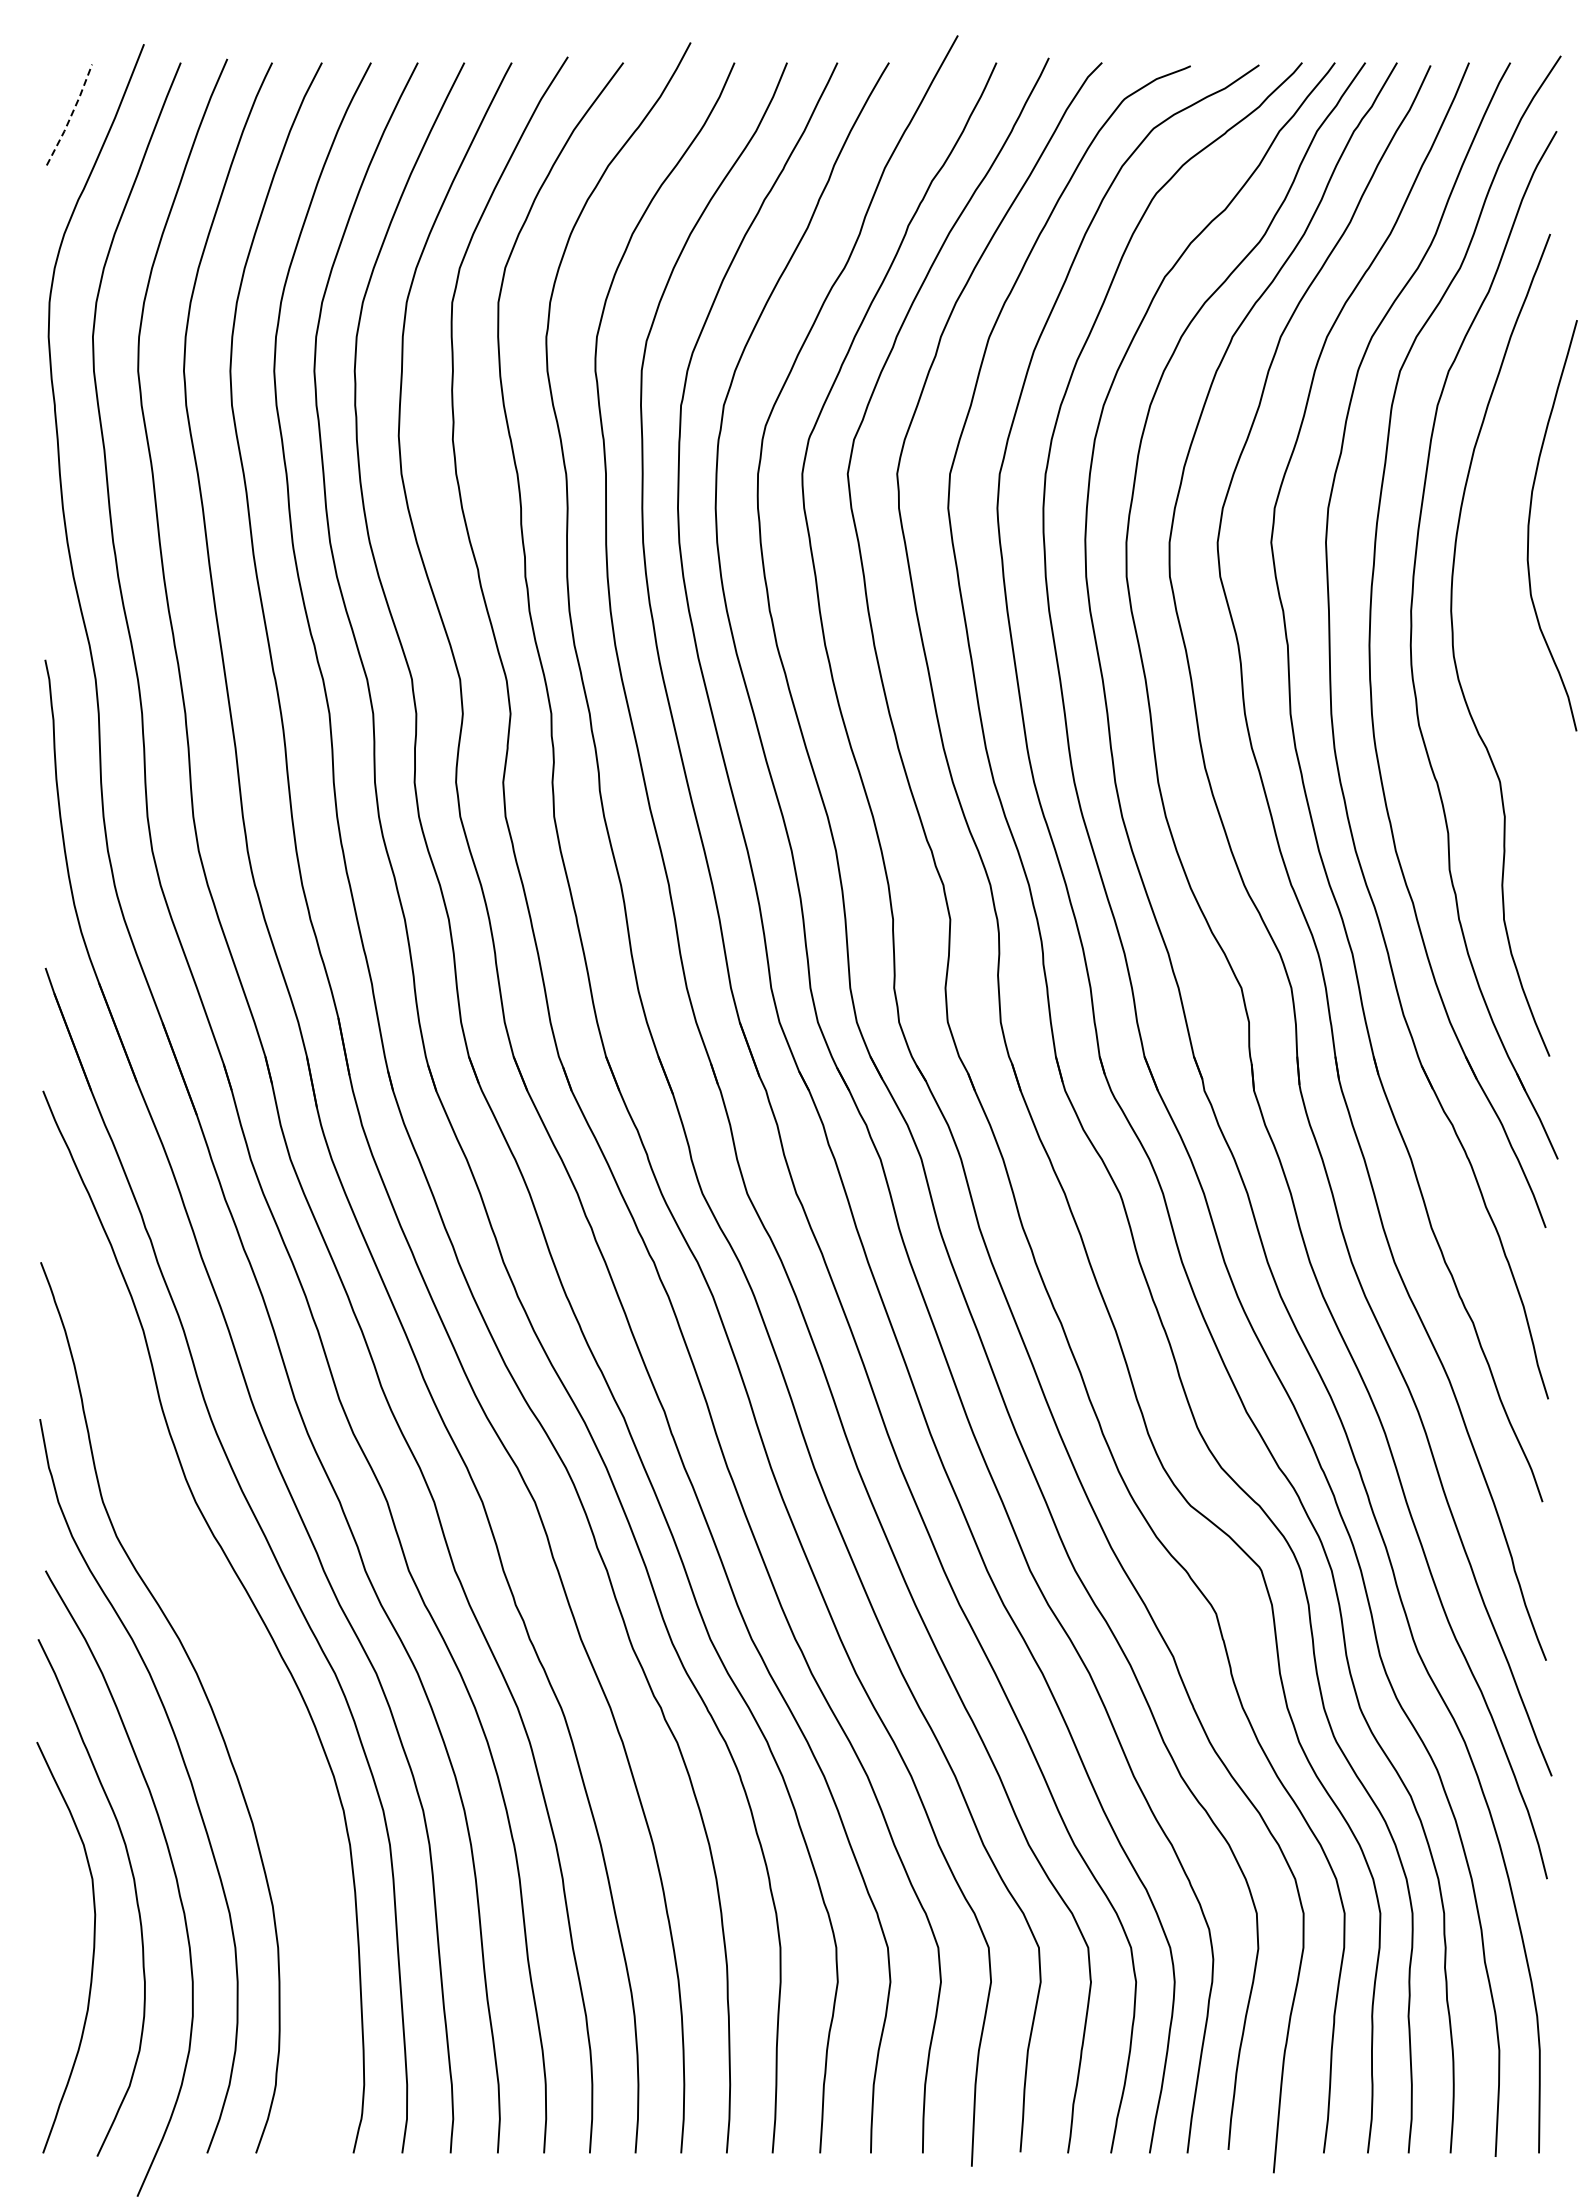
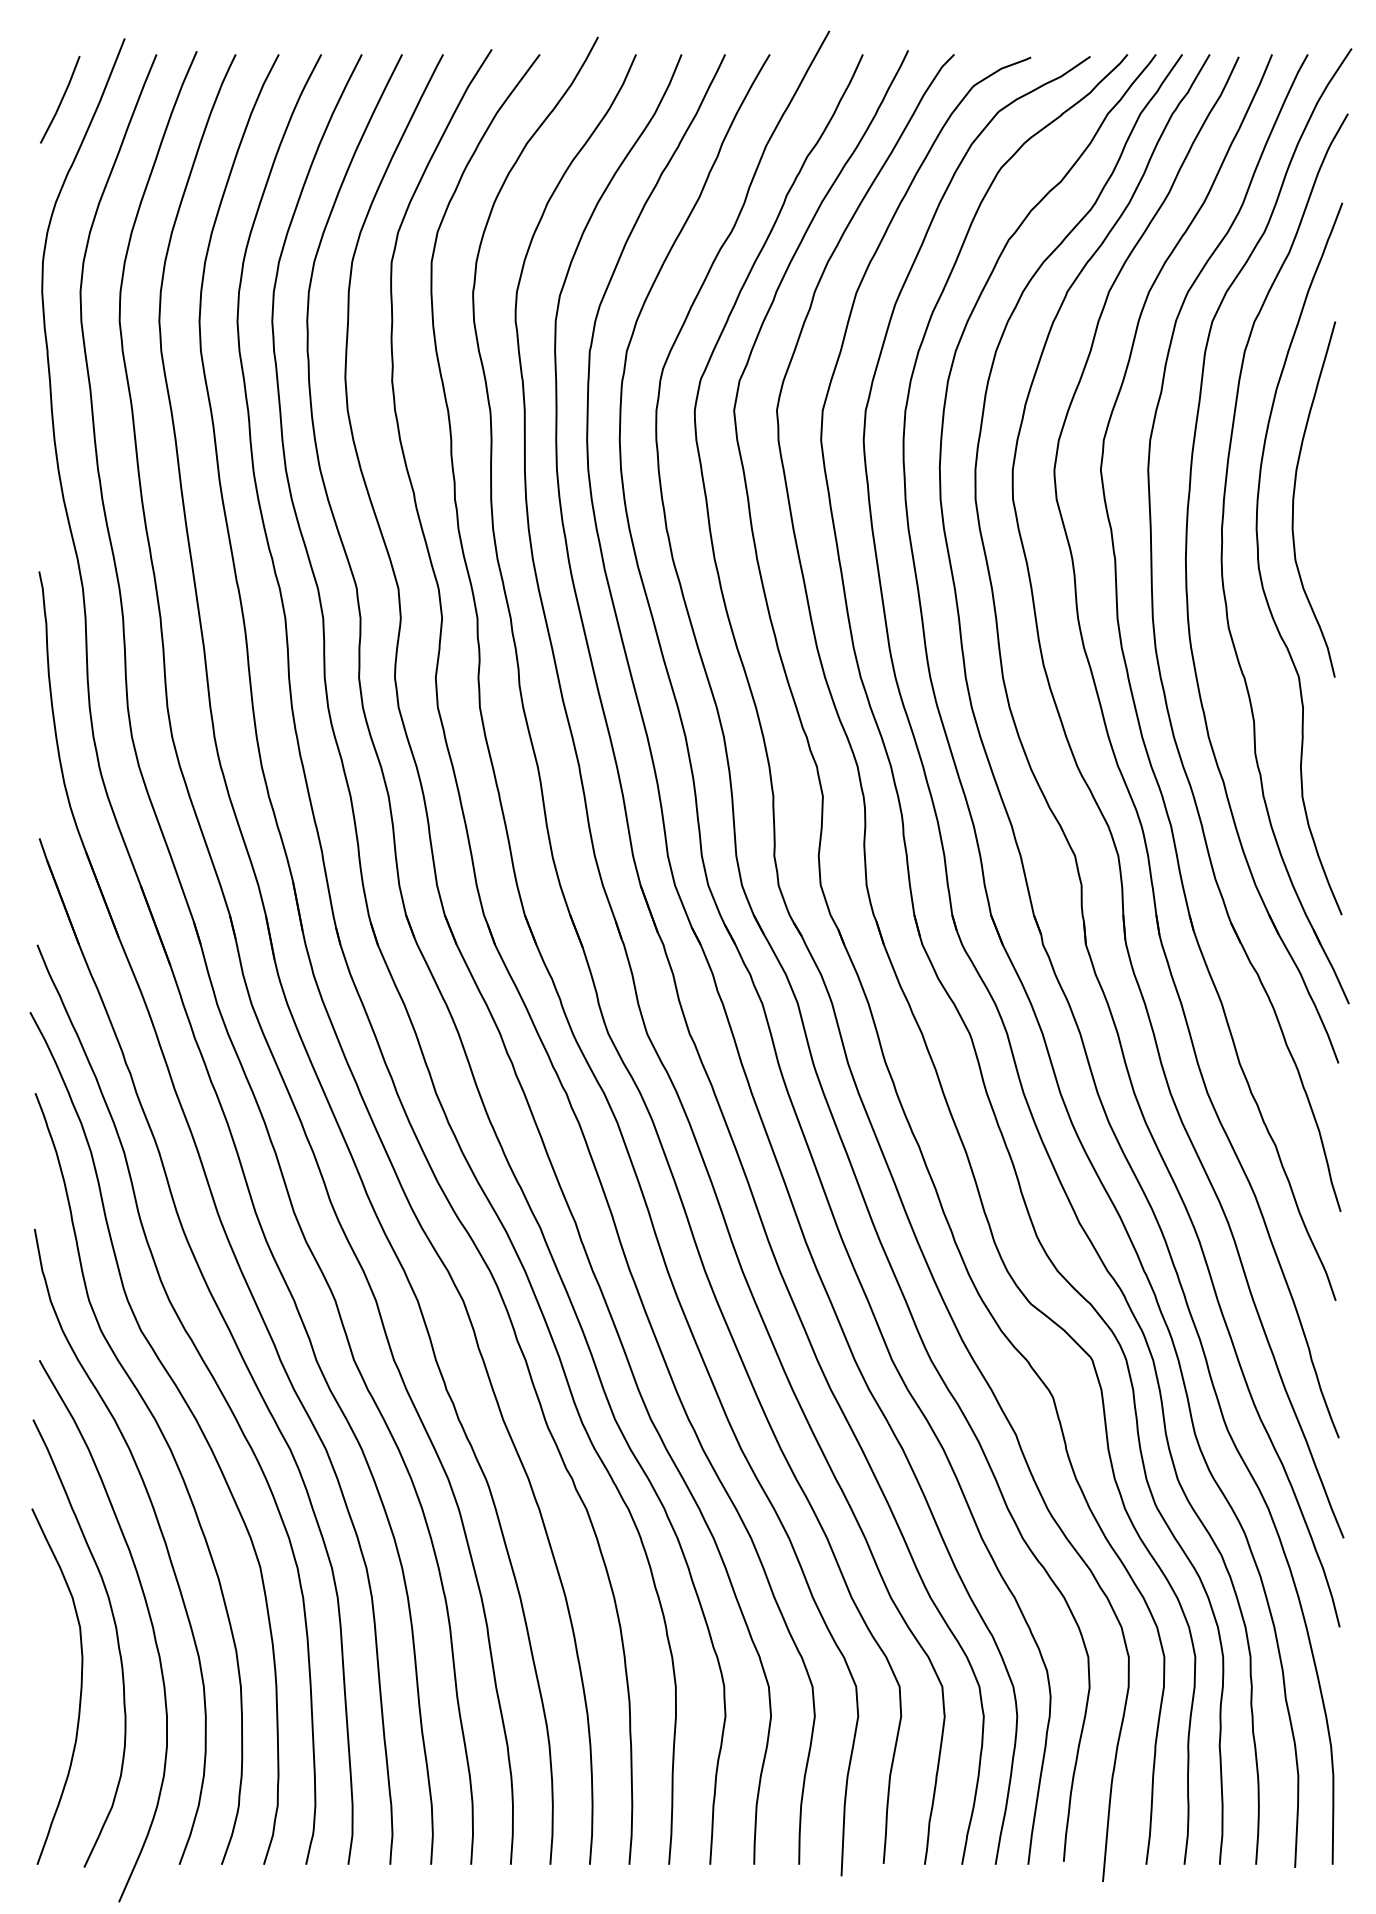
line: (71, 115) -> (61, 100), dashed -> solid
curve: (1529, 525) -> (1294, 499), moved
curve: (221, 1633) -> (191, 1414), added

